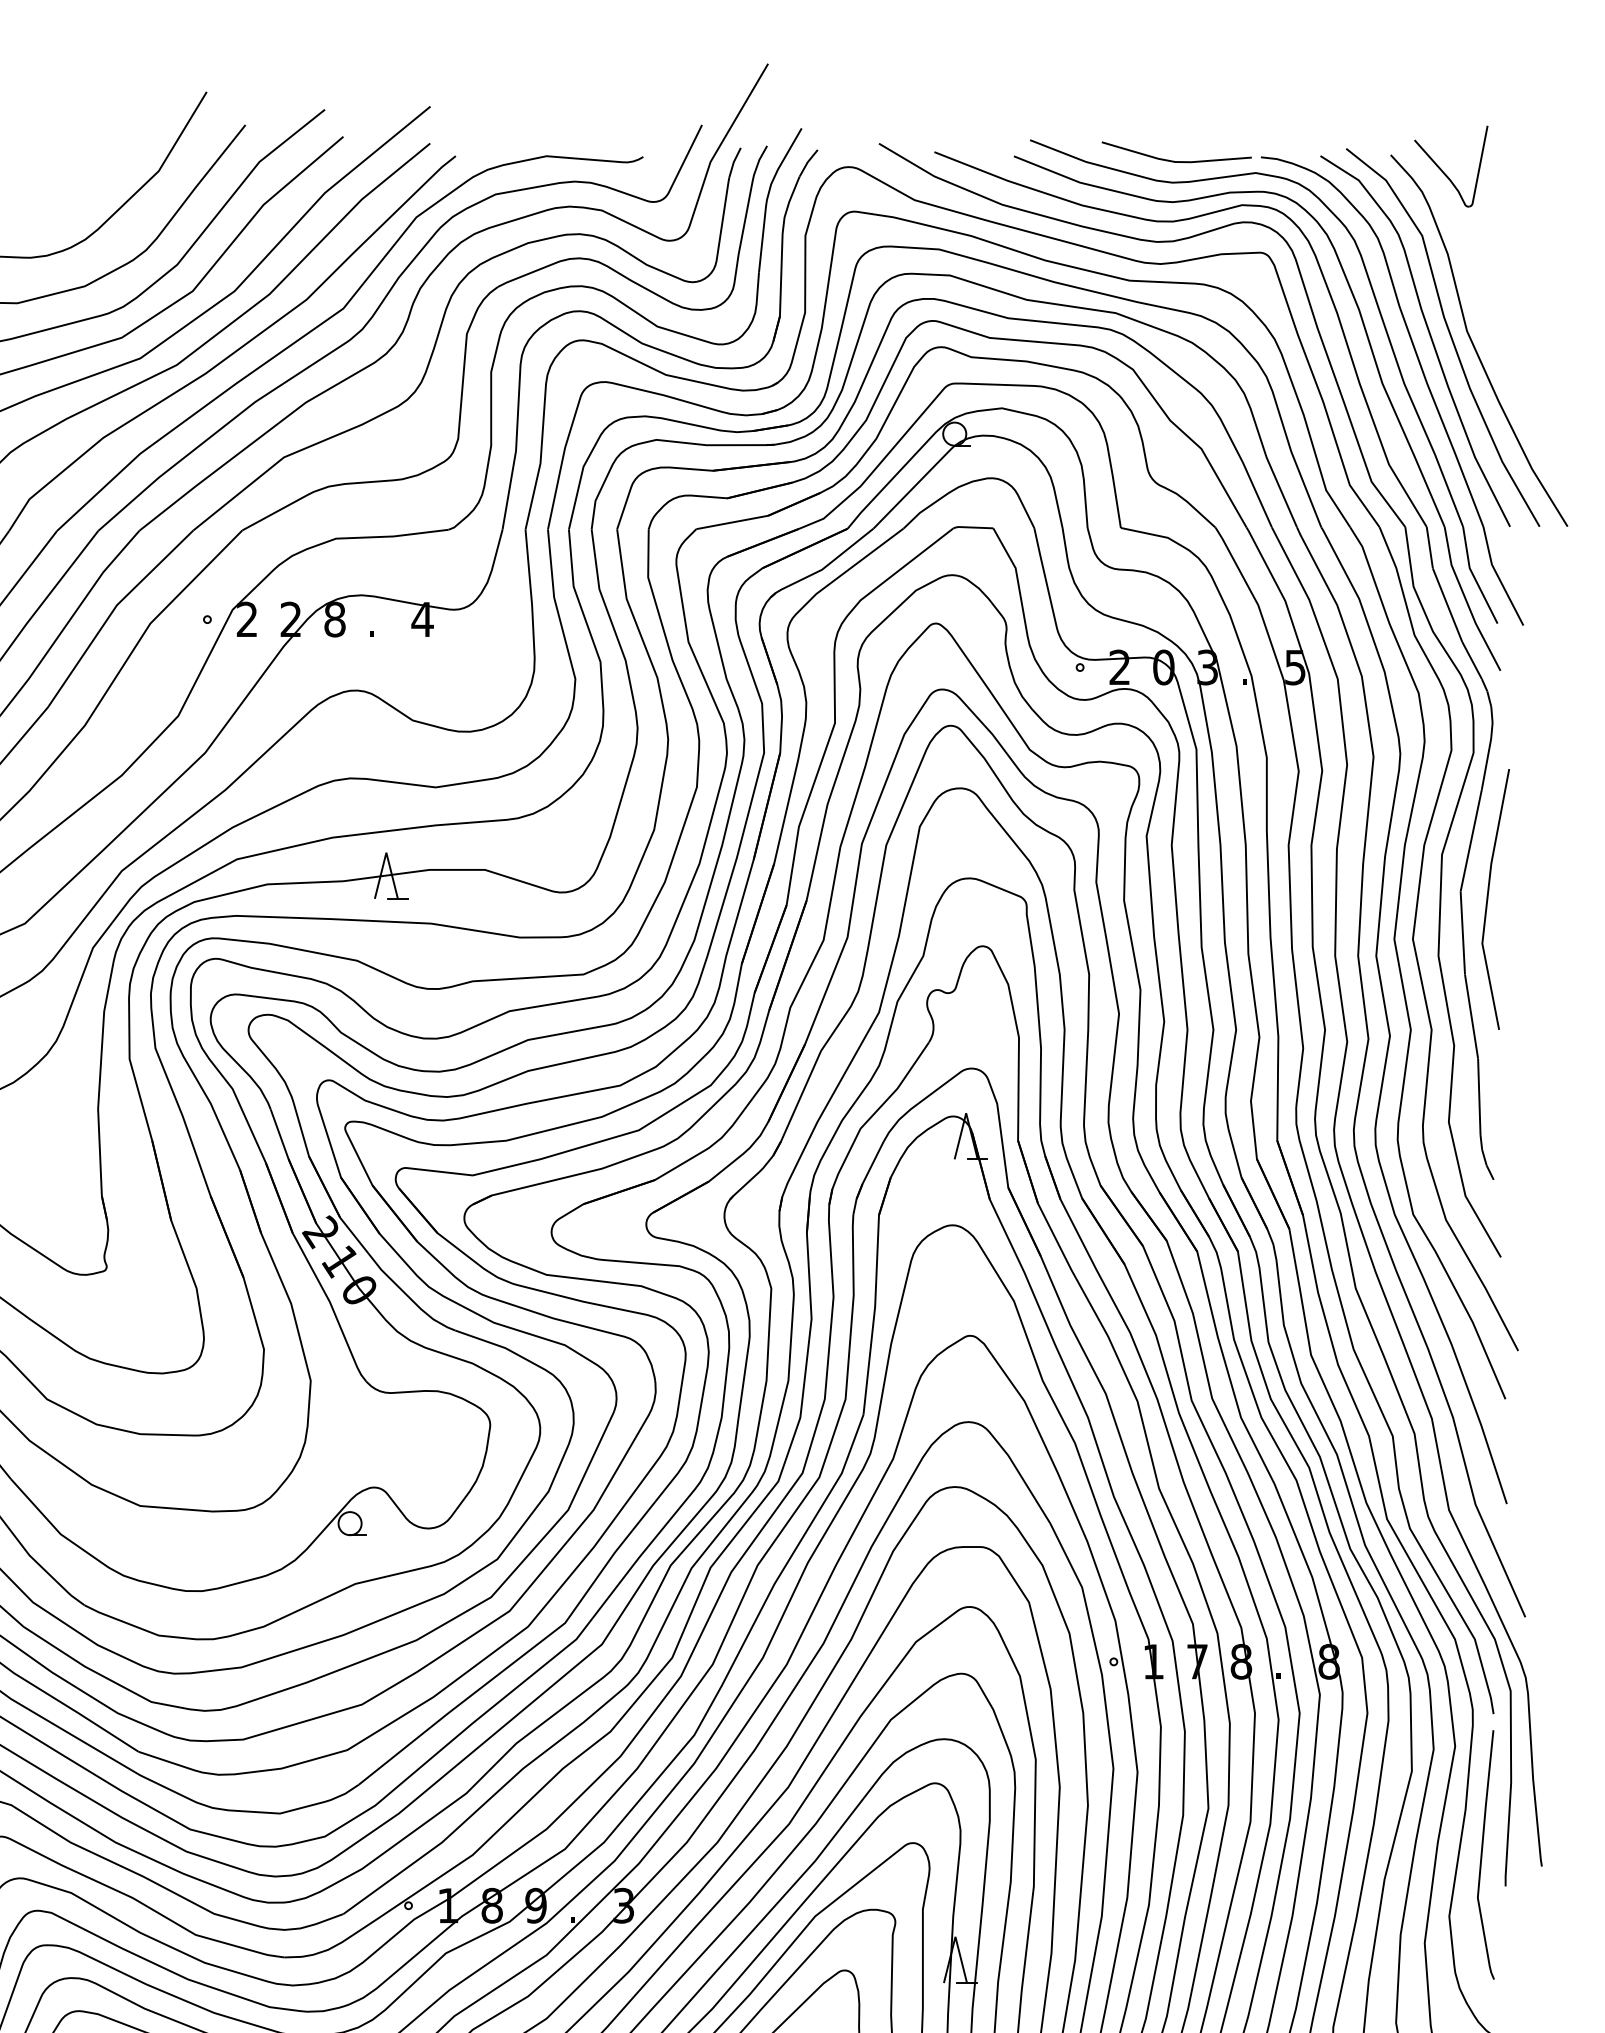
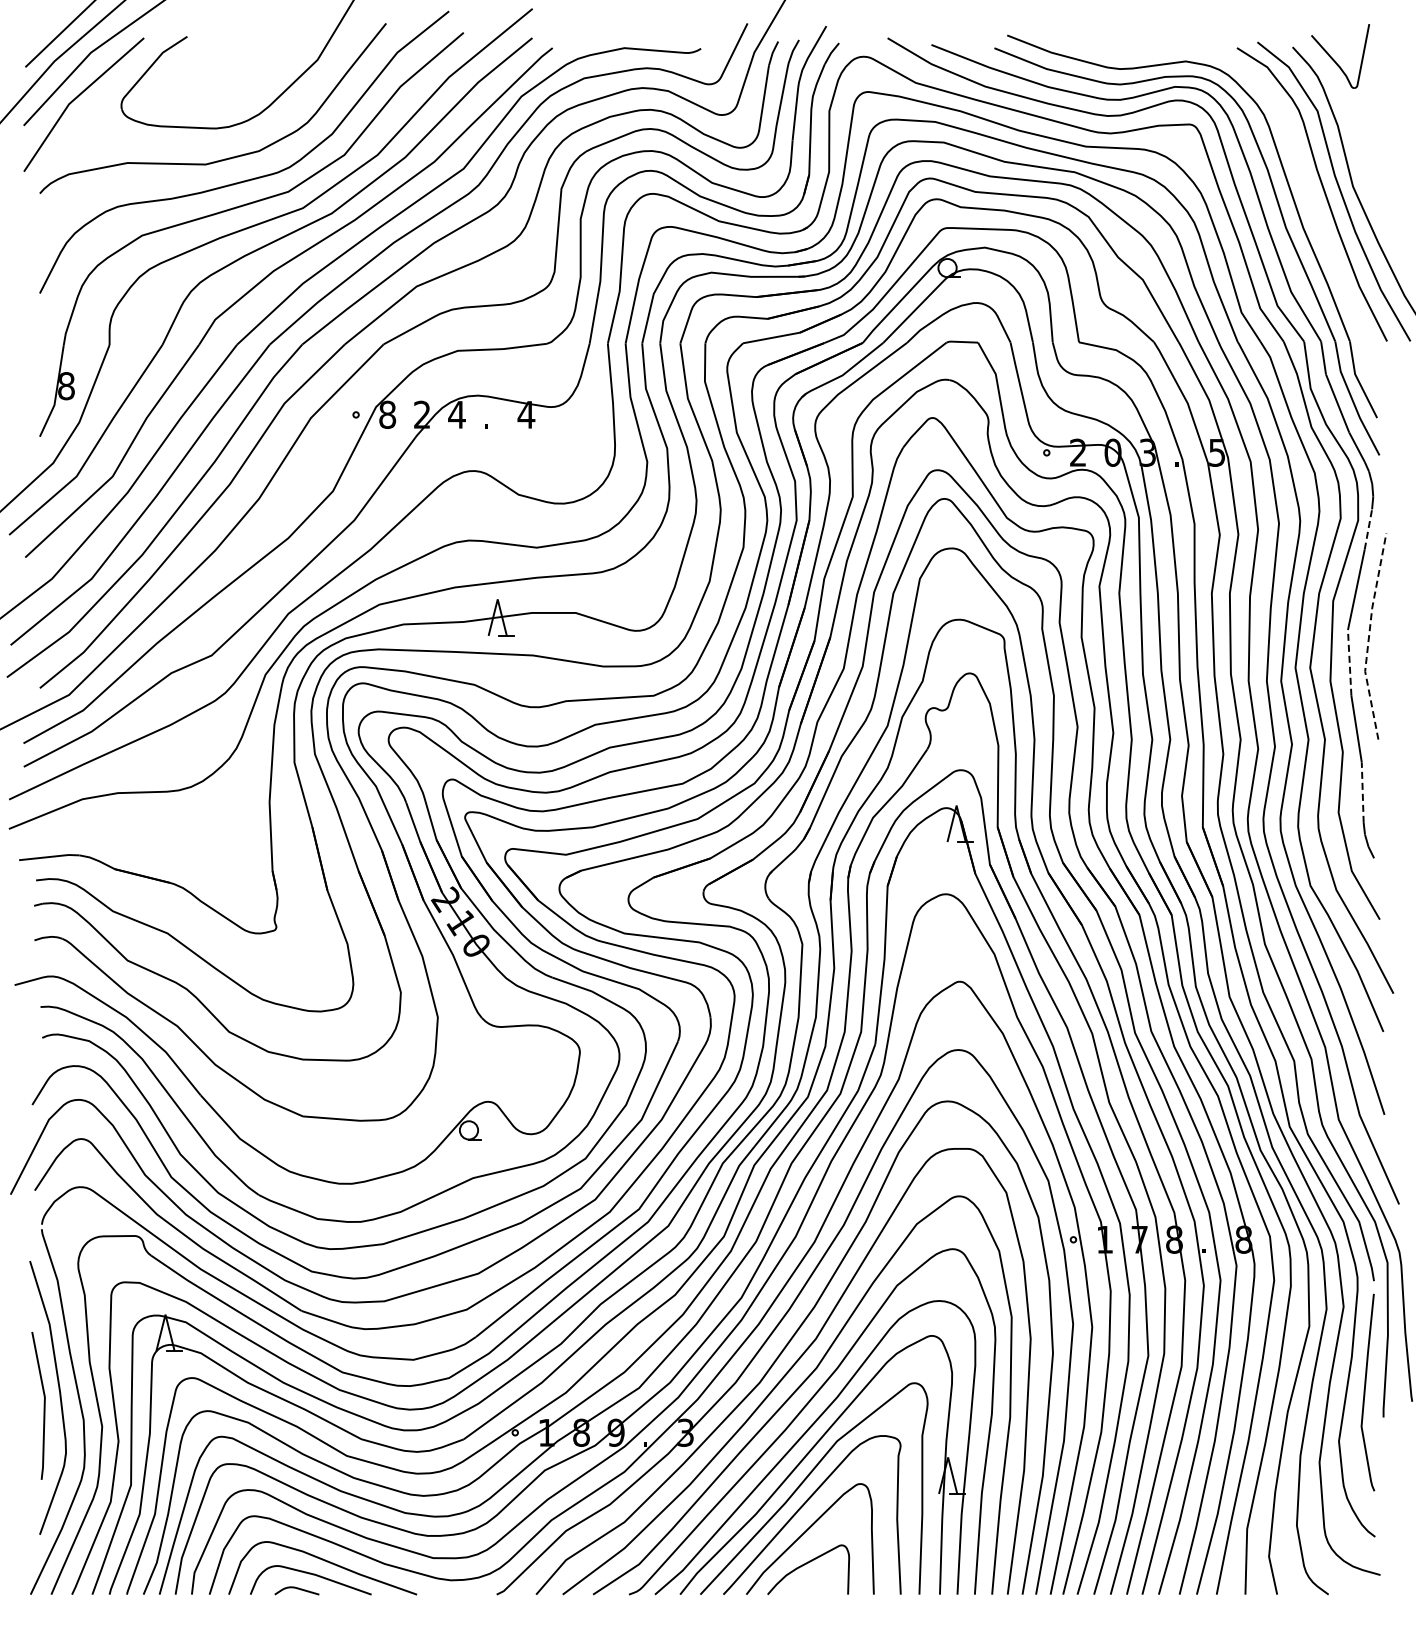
part: (1412, 346) -> (1309, 198), removed
text: (247, 619) -> (387, 414), 2 -> 8
text: (334, 619) -> (456, 414), 8 -> 4
line: (1486, 764) -> (1368, 529), solid -> dashed
line: (1487, 898) -> (1369, 635), solid -> dashed
line: (1462, 932) -> (1349, 662), solid -> dashed
line: (1479, 1096) -> (1362, 792), solid -> dashed

